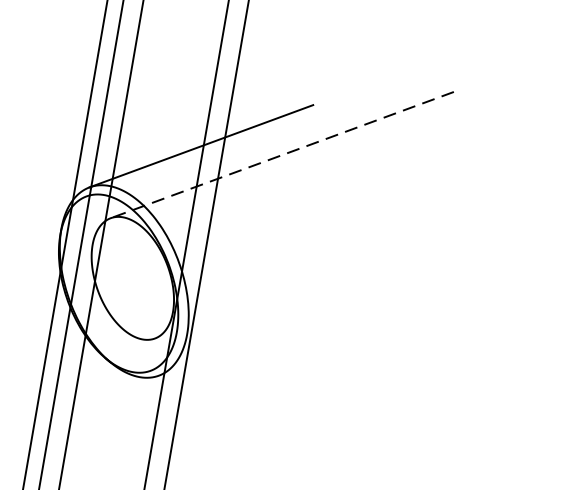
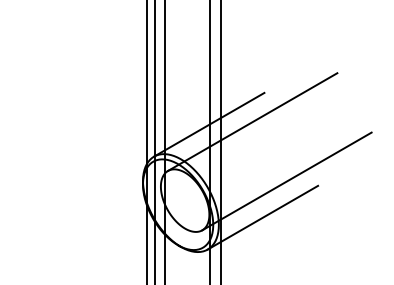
line: (281, 155) -> (252, 122), dashed -> solid
line: (325, 275) -> (286, 181), added
line: (270, 334) -> (262, 217), added

